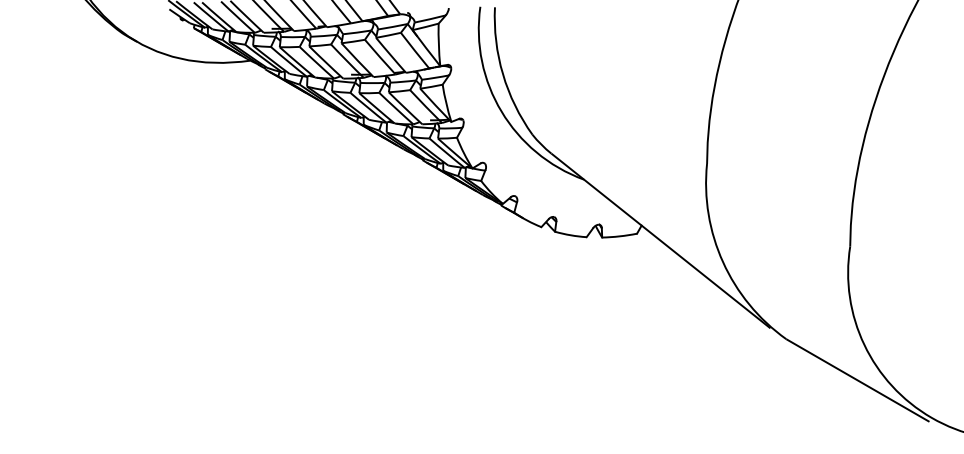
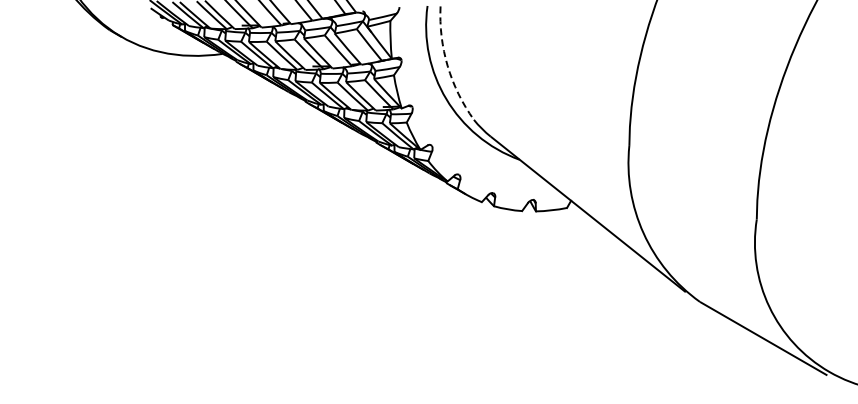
arc: (502, 74) -> (447, 66), solid -> dashed

